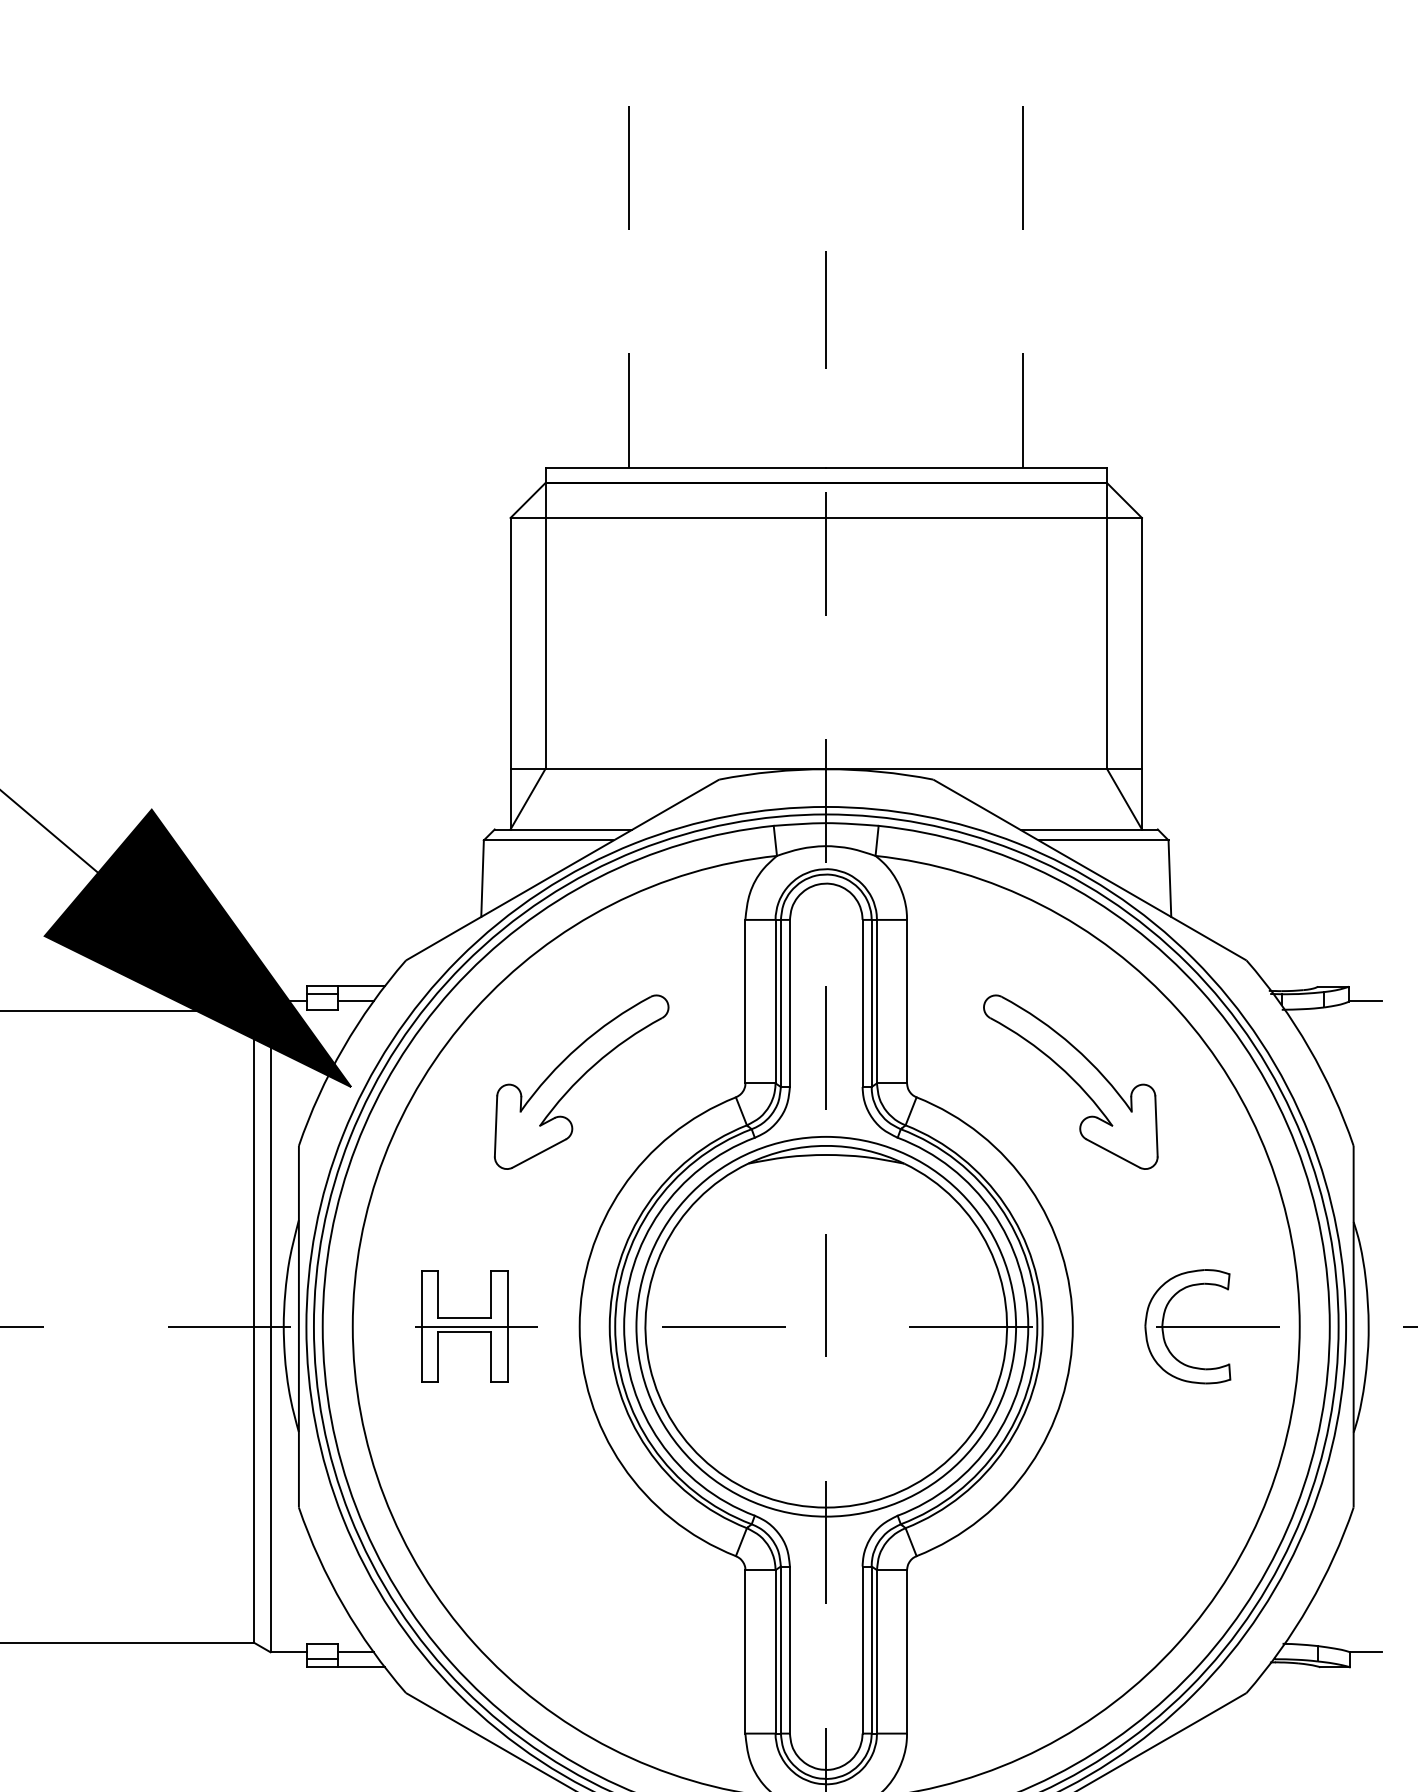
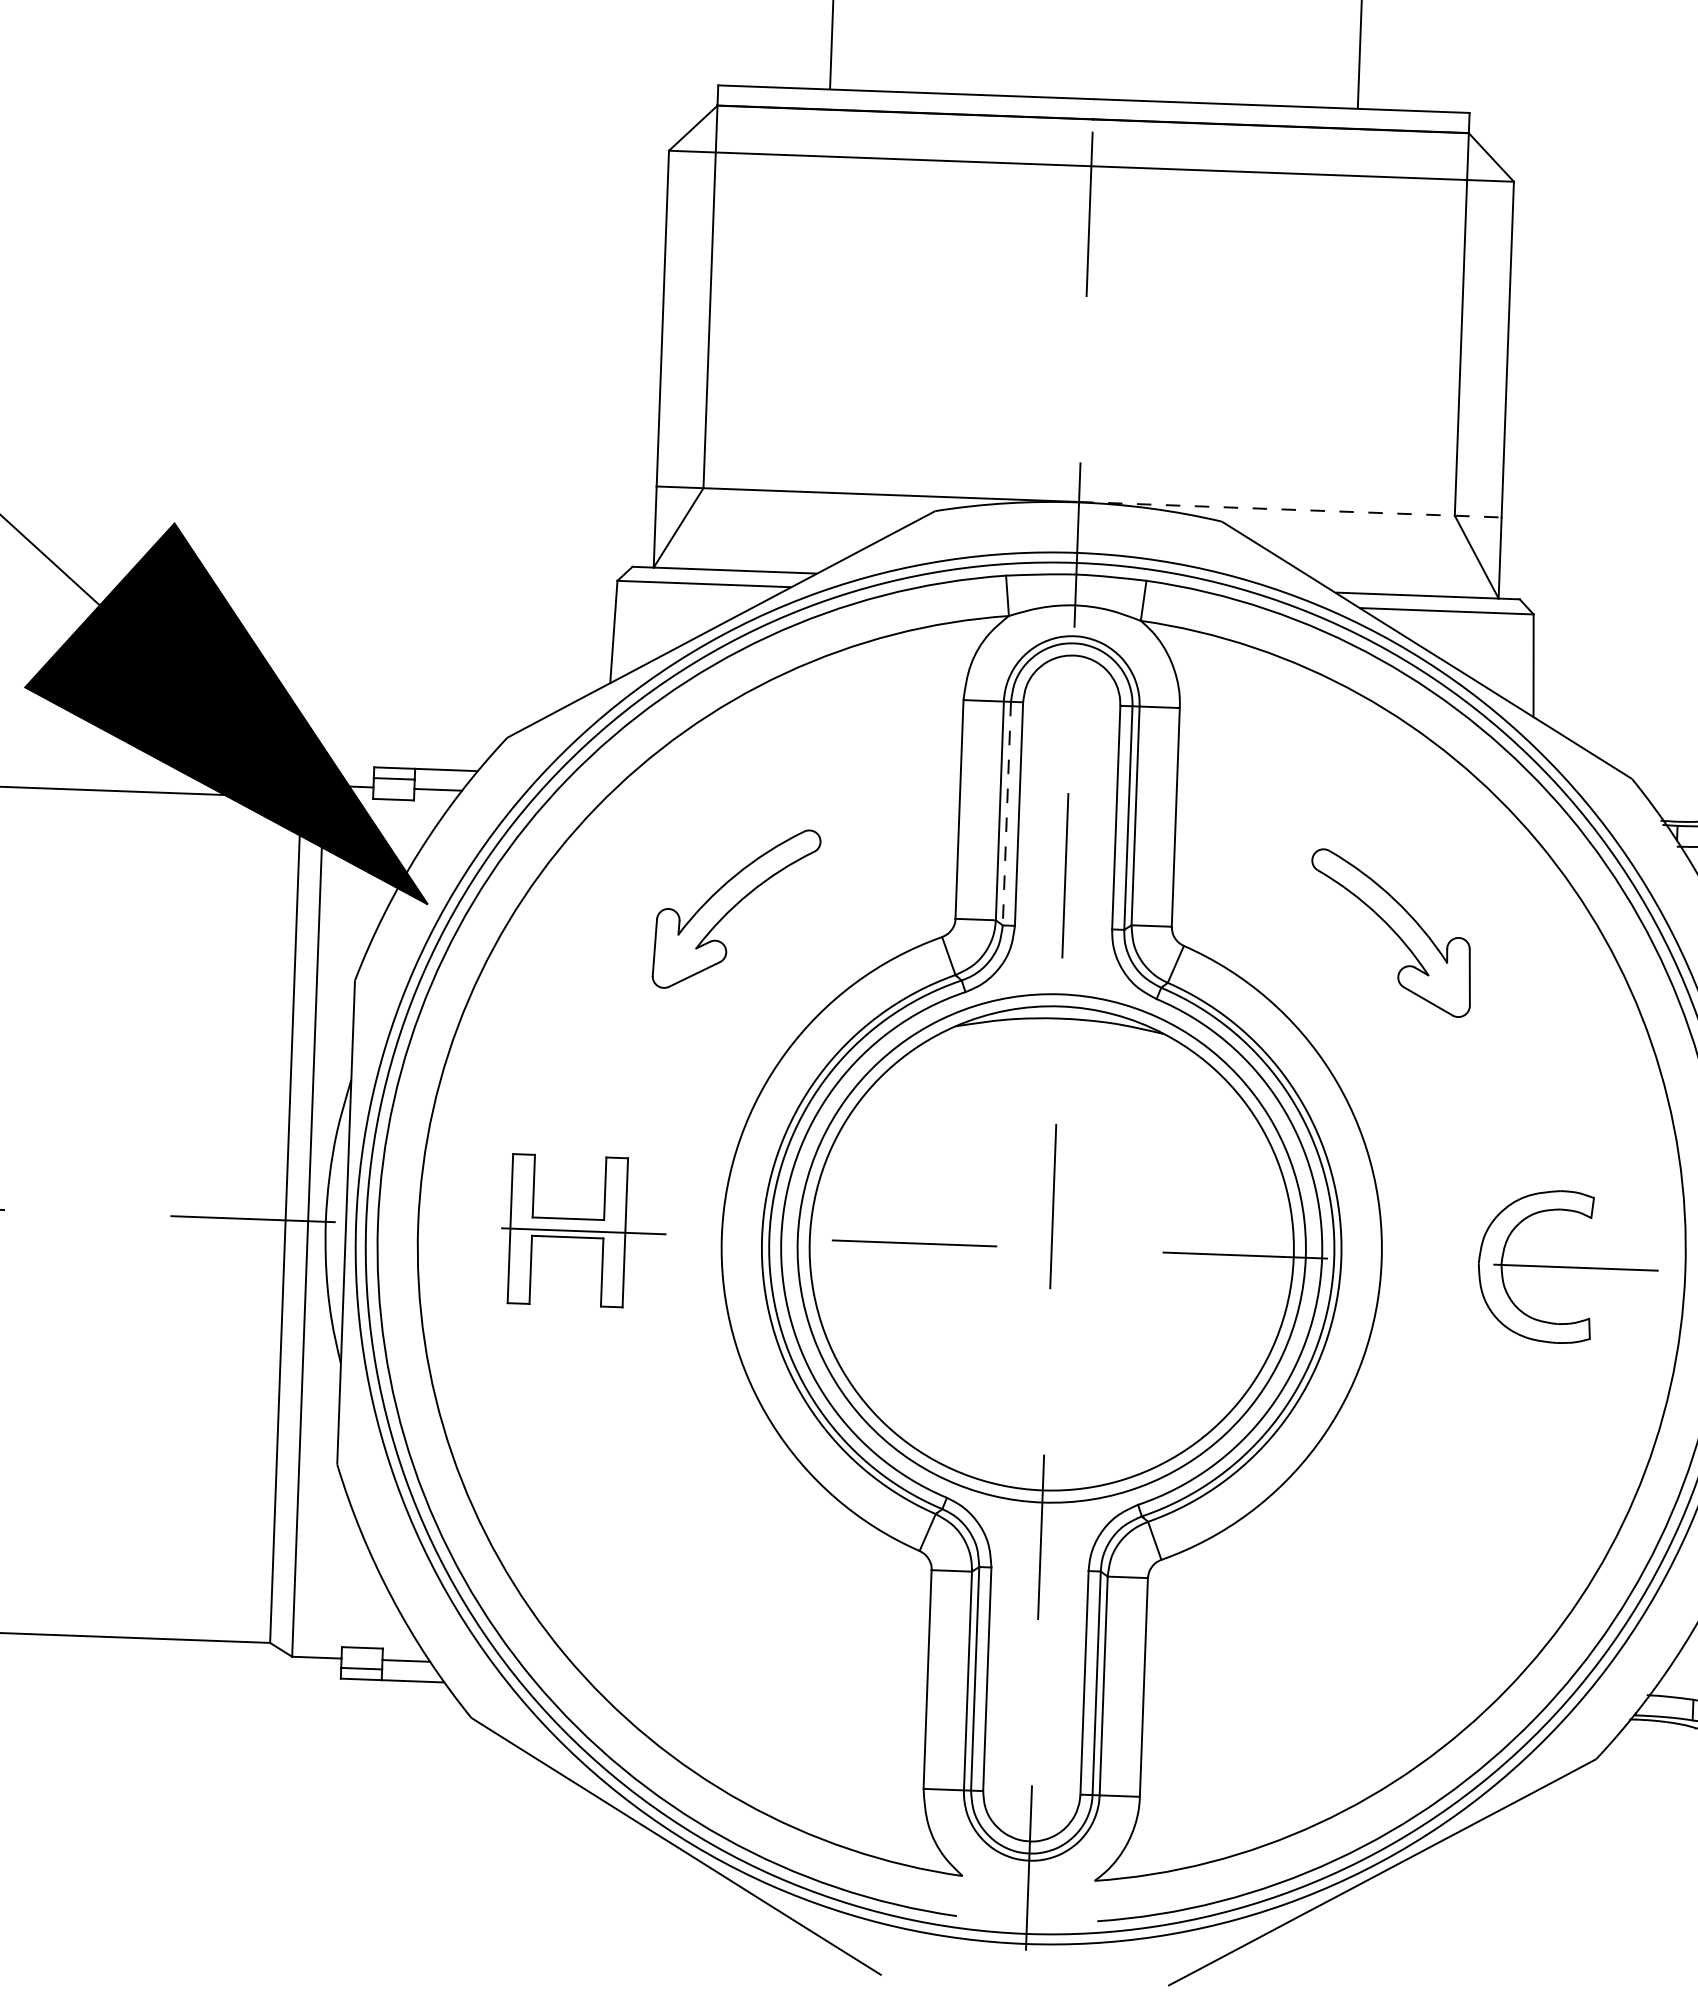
line: (984, 768) -> (1290, 509), solid -> dashed
line: (780, 1003) -> (1006, 813), solid -> dashed
part: (581, 1081) -> (736, 908), size x0.7
part: (1070, 1081) -> (1390, 932), size x0.7

